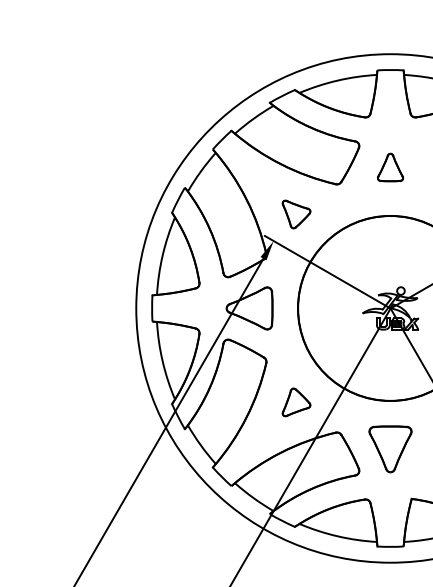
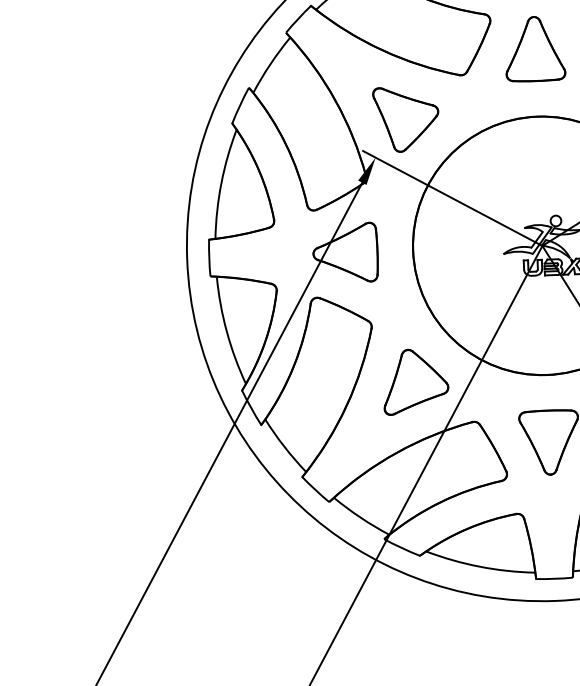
part: (390, 167) -> (535, 48), size x1.67
part: (296, 214) -> (406, 119), size x1.67
part: (296, 402) -> (415, 381), size x1.67

